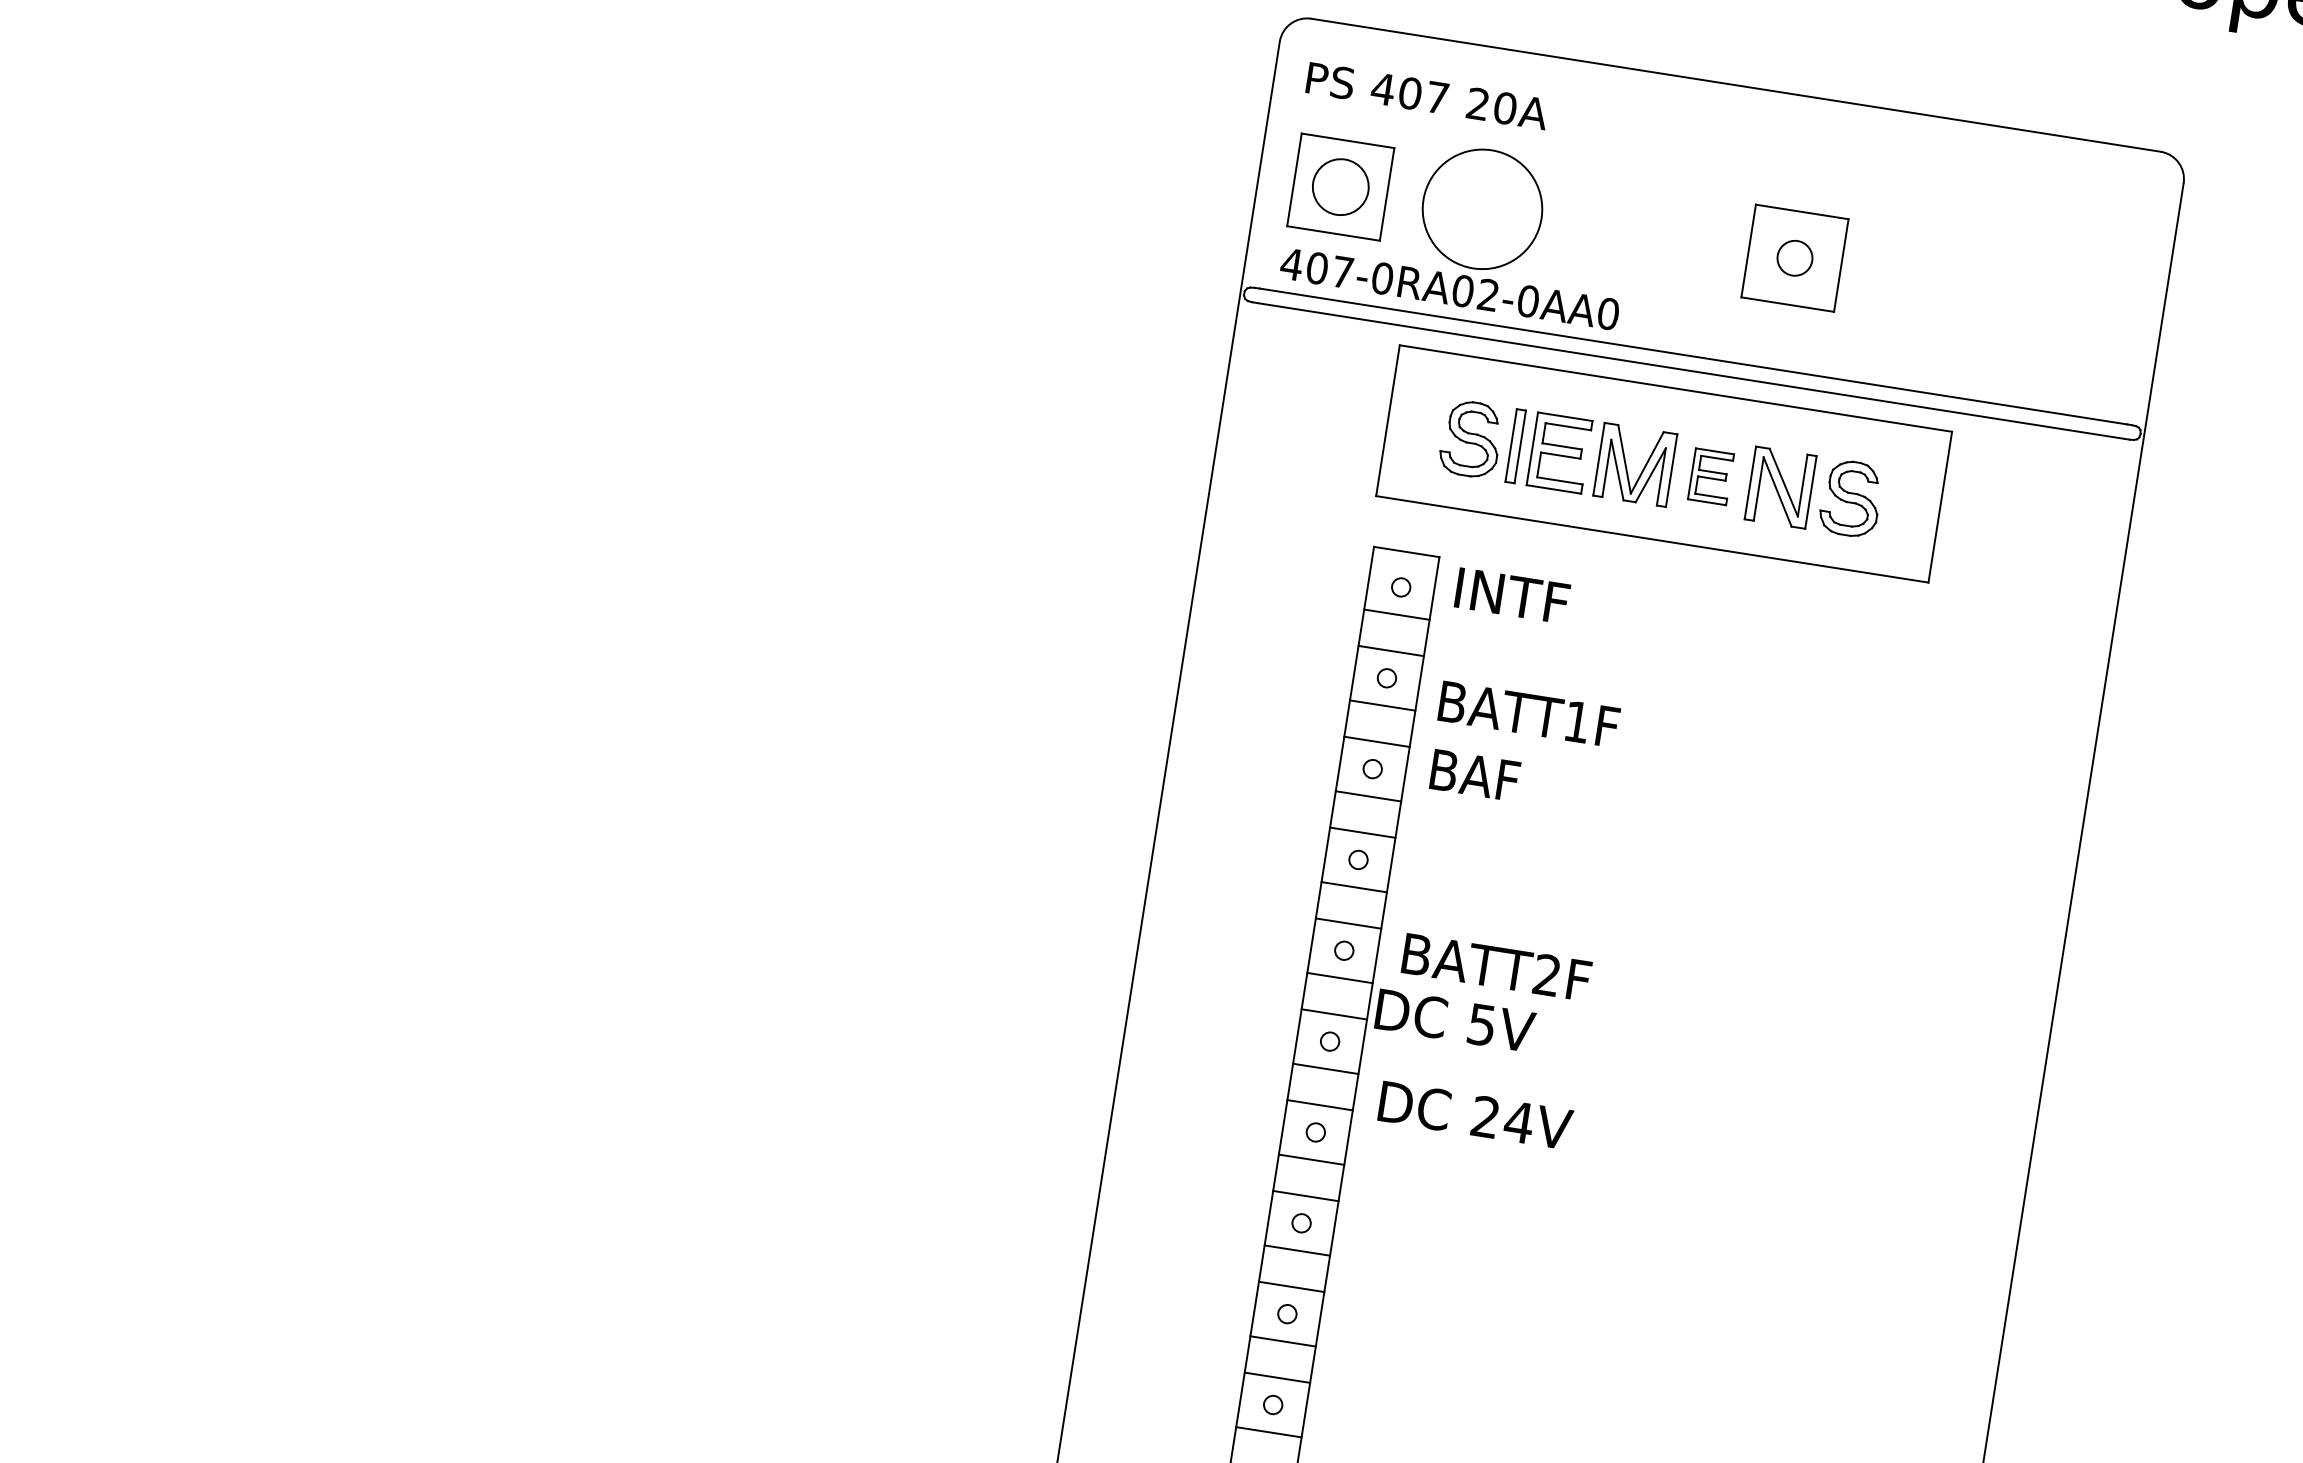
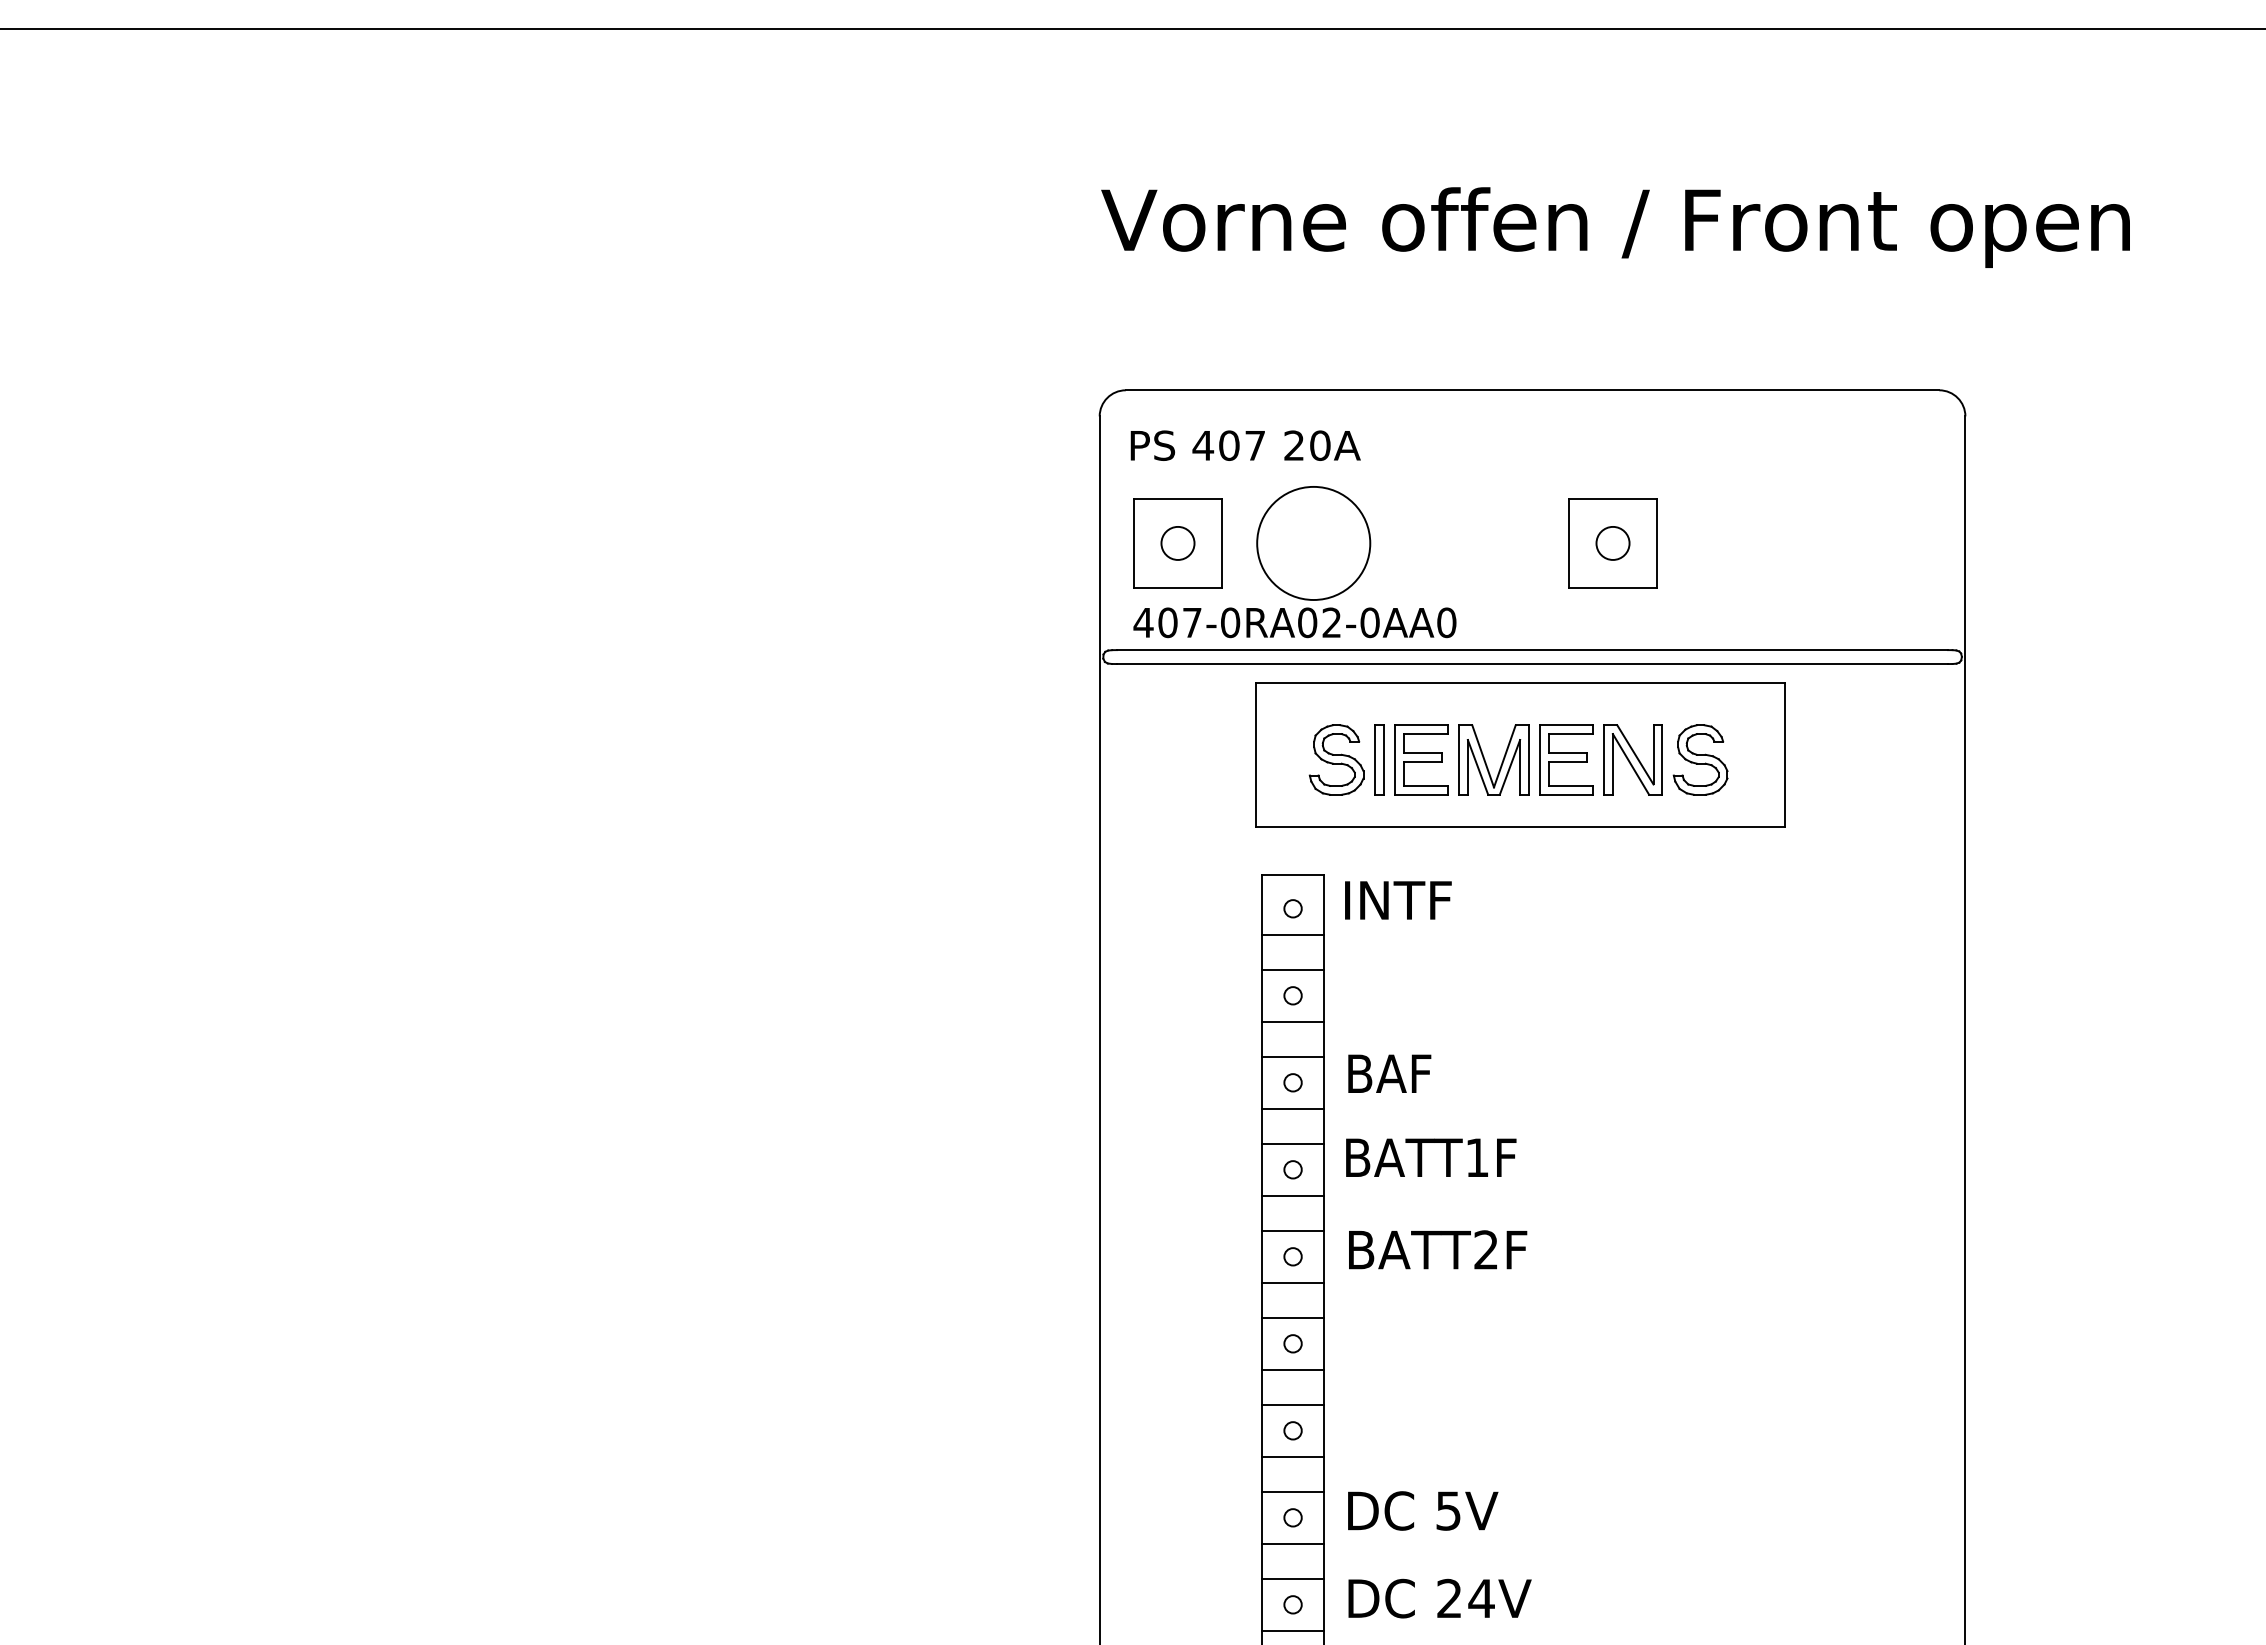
circle: (1340, 186) -> (1177, 542), size x0.62
part: (1711, 476) -> (1566, 759), size x1.43
text: (1529, 714) -> (1431, 1157), moved
text: (1455, 1020) -> (1423, 1510), moved
text: (1475, 1115) -> (1439, 1598), moved

